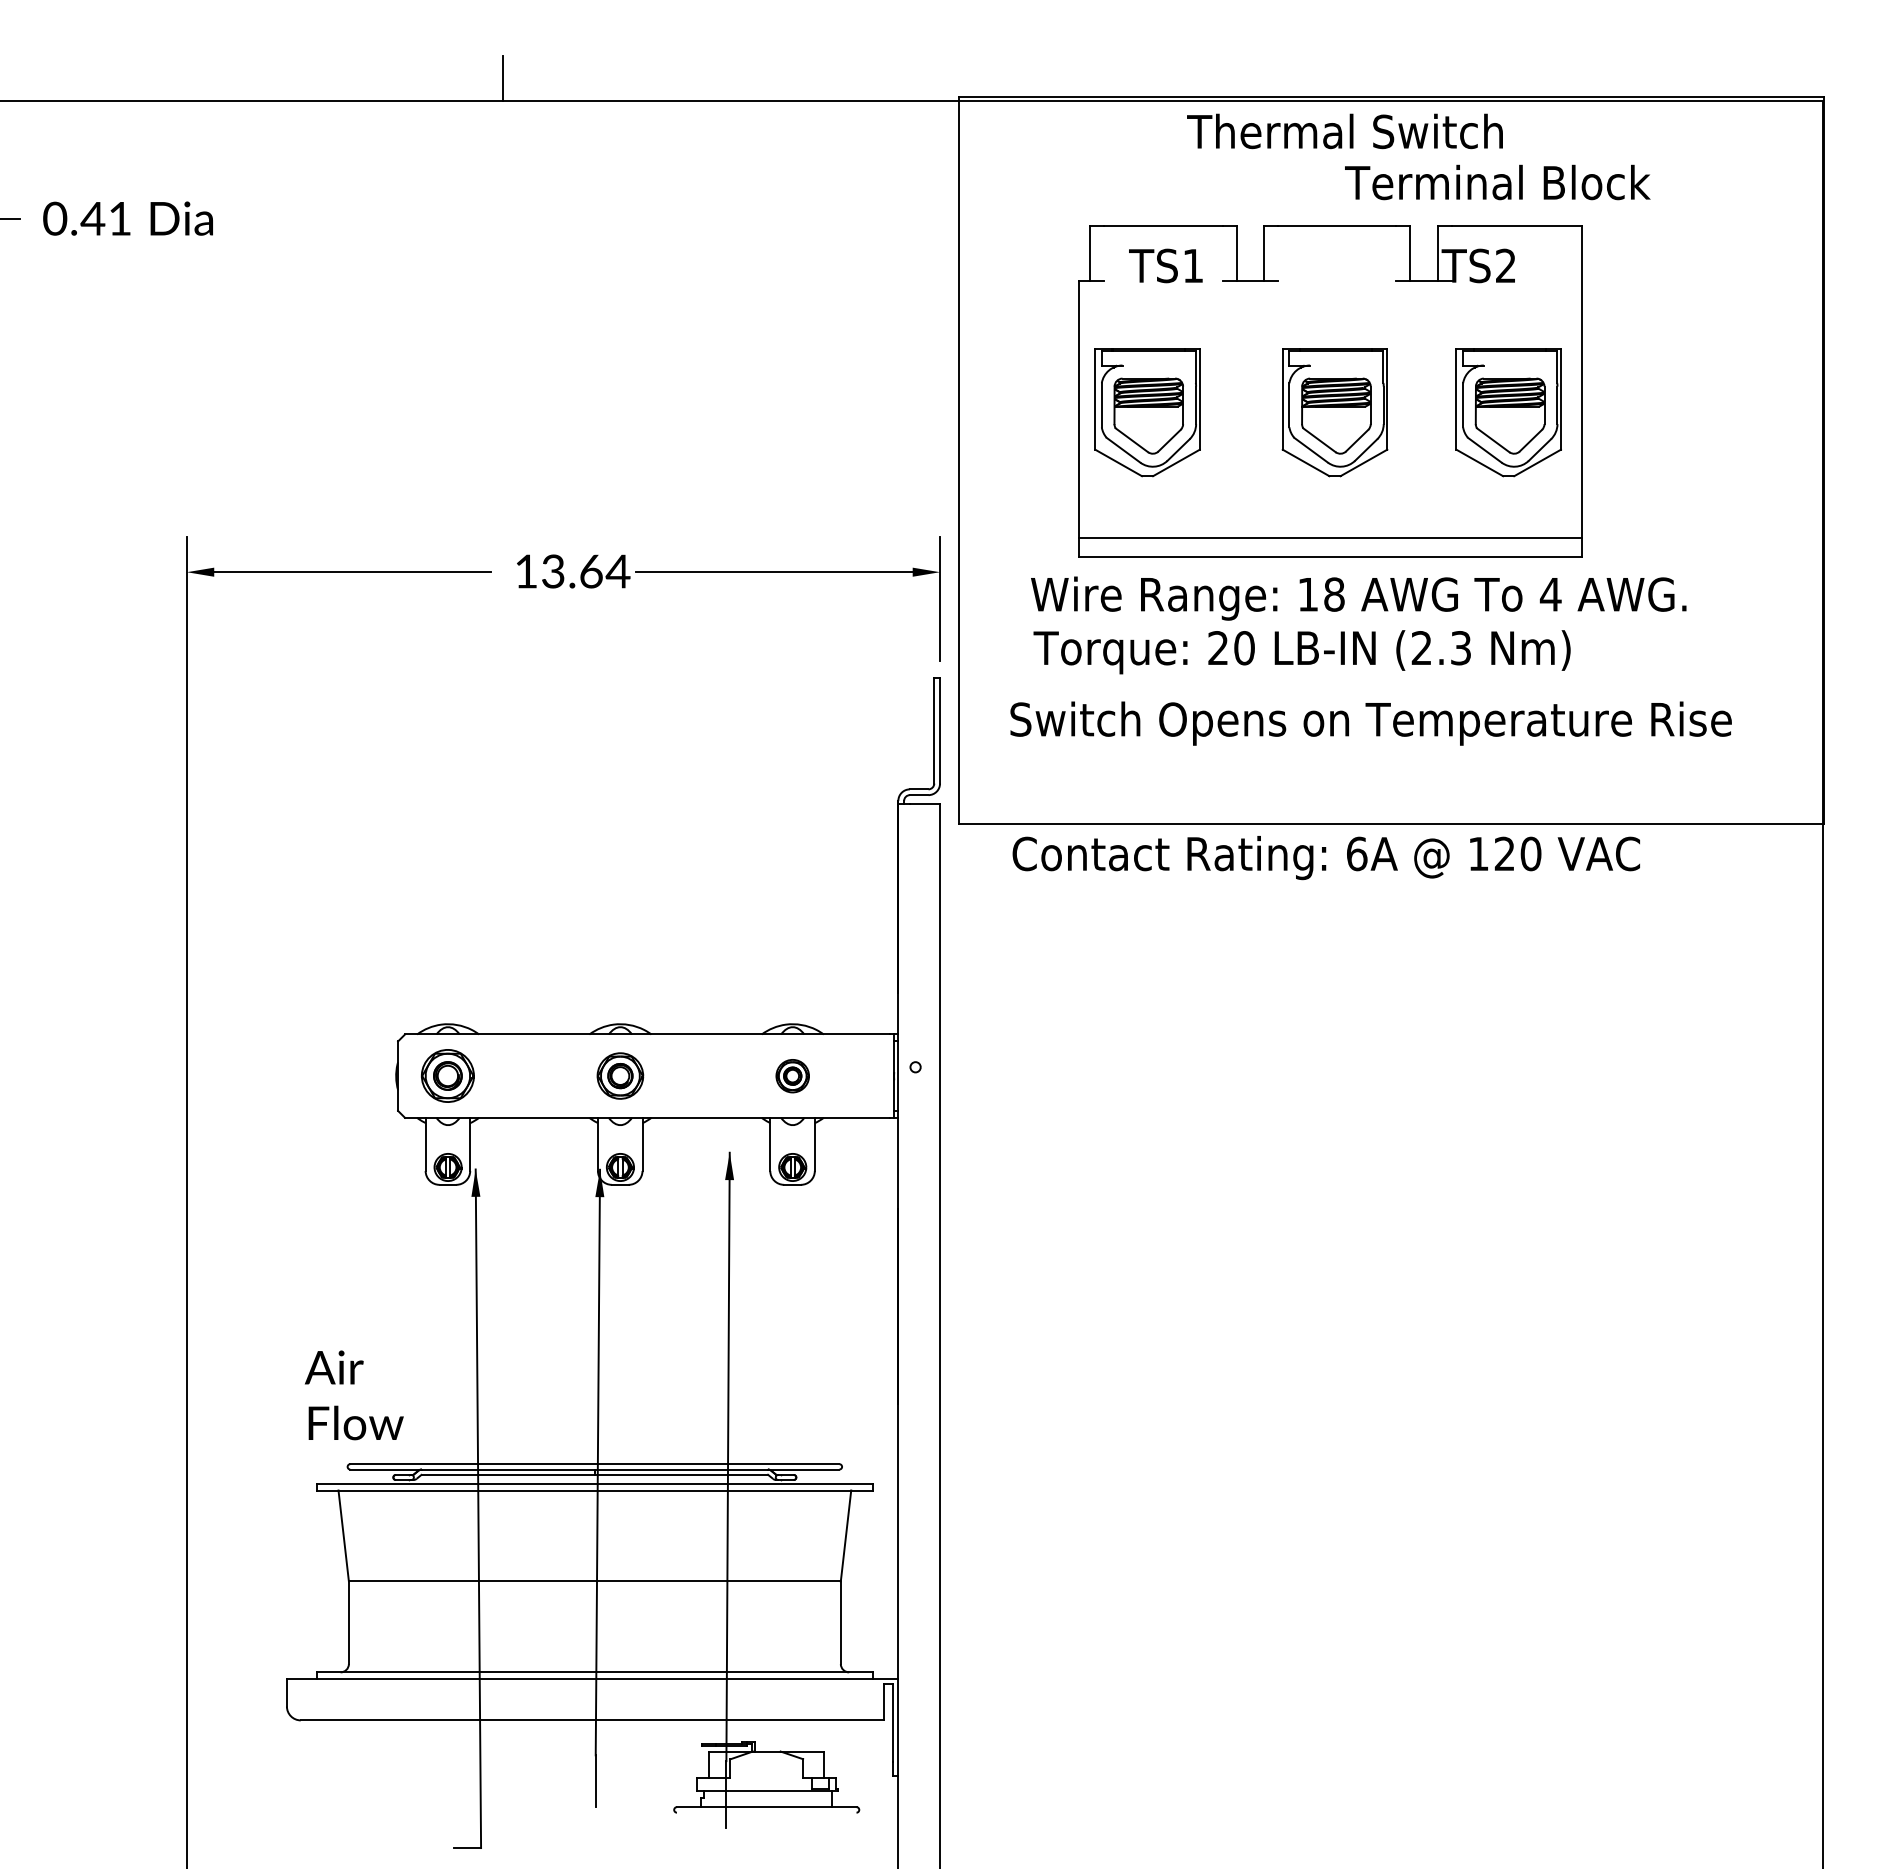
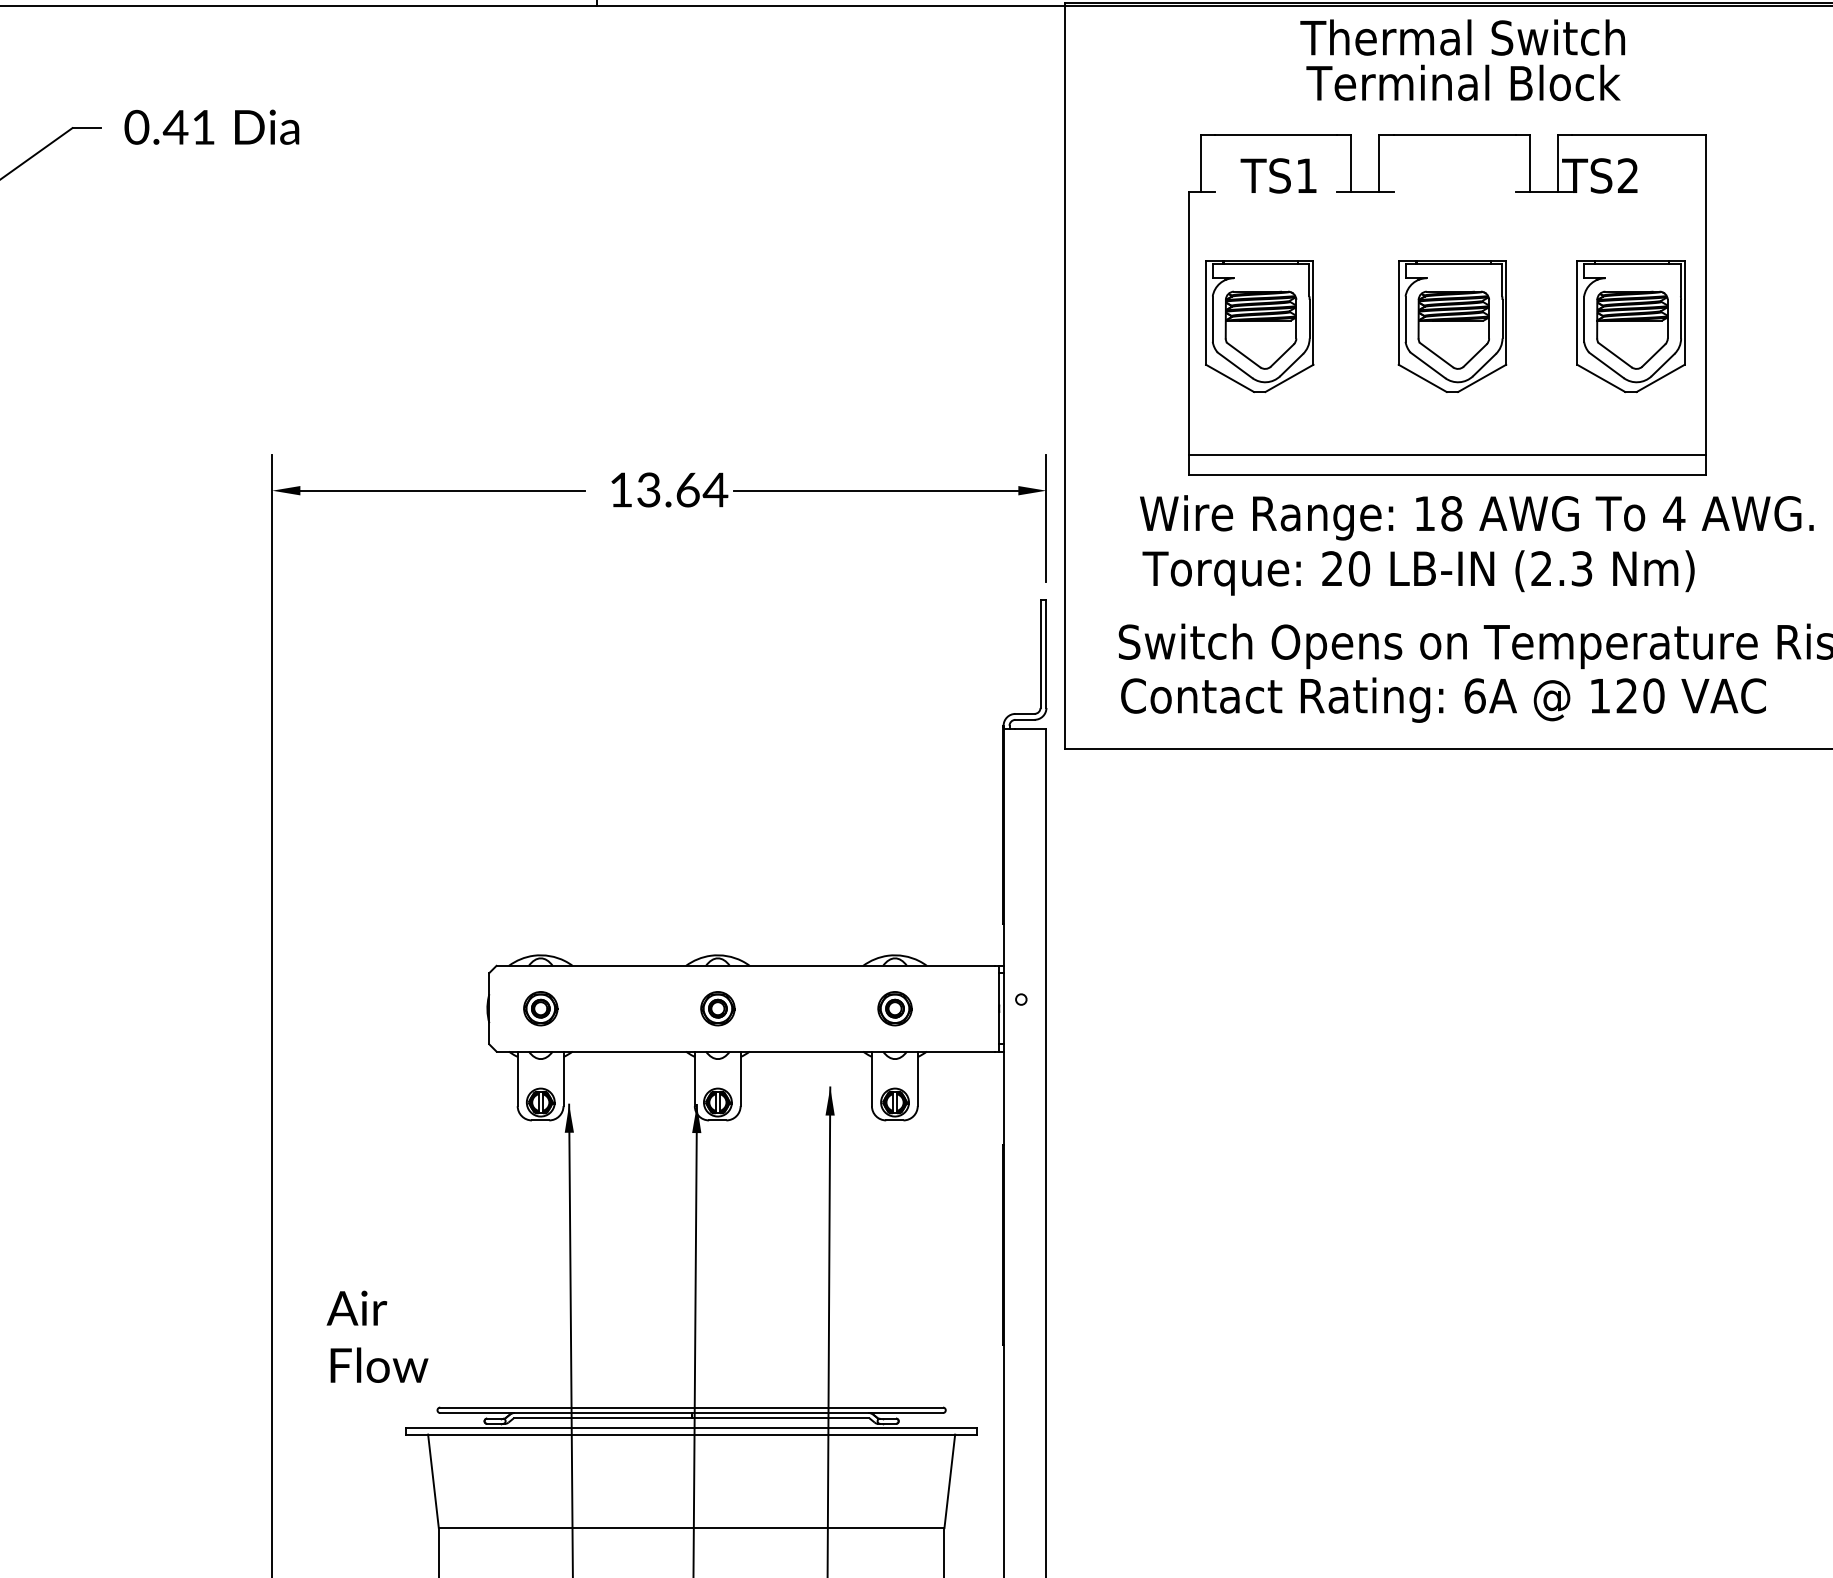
text: (1497, 182) -> (1463, 82), moved
text: (1325, 858) -> (1442, 700), moved
part: (448, 1076) -> (541, 1009), size x0.62
part: (620, 1076) -> (717, 1009), size x0.71
text: (354, 1395) -> (377, 1336), moved

